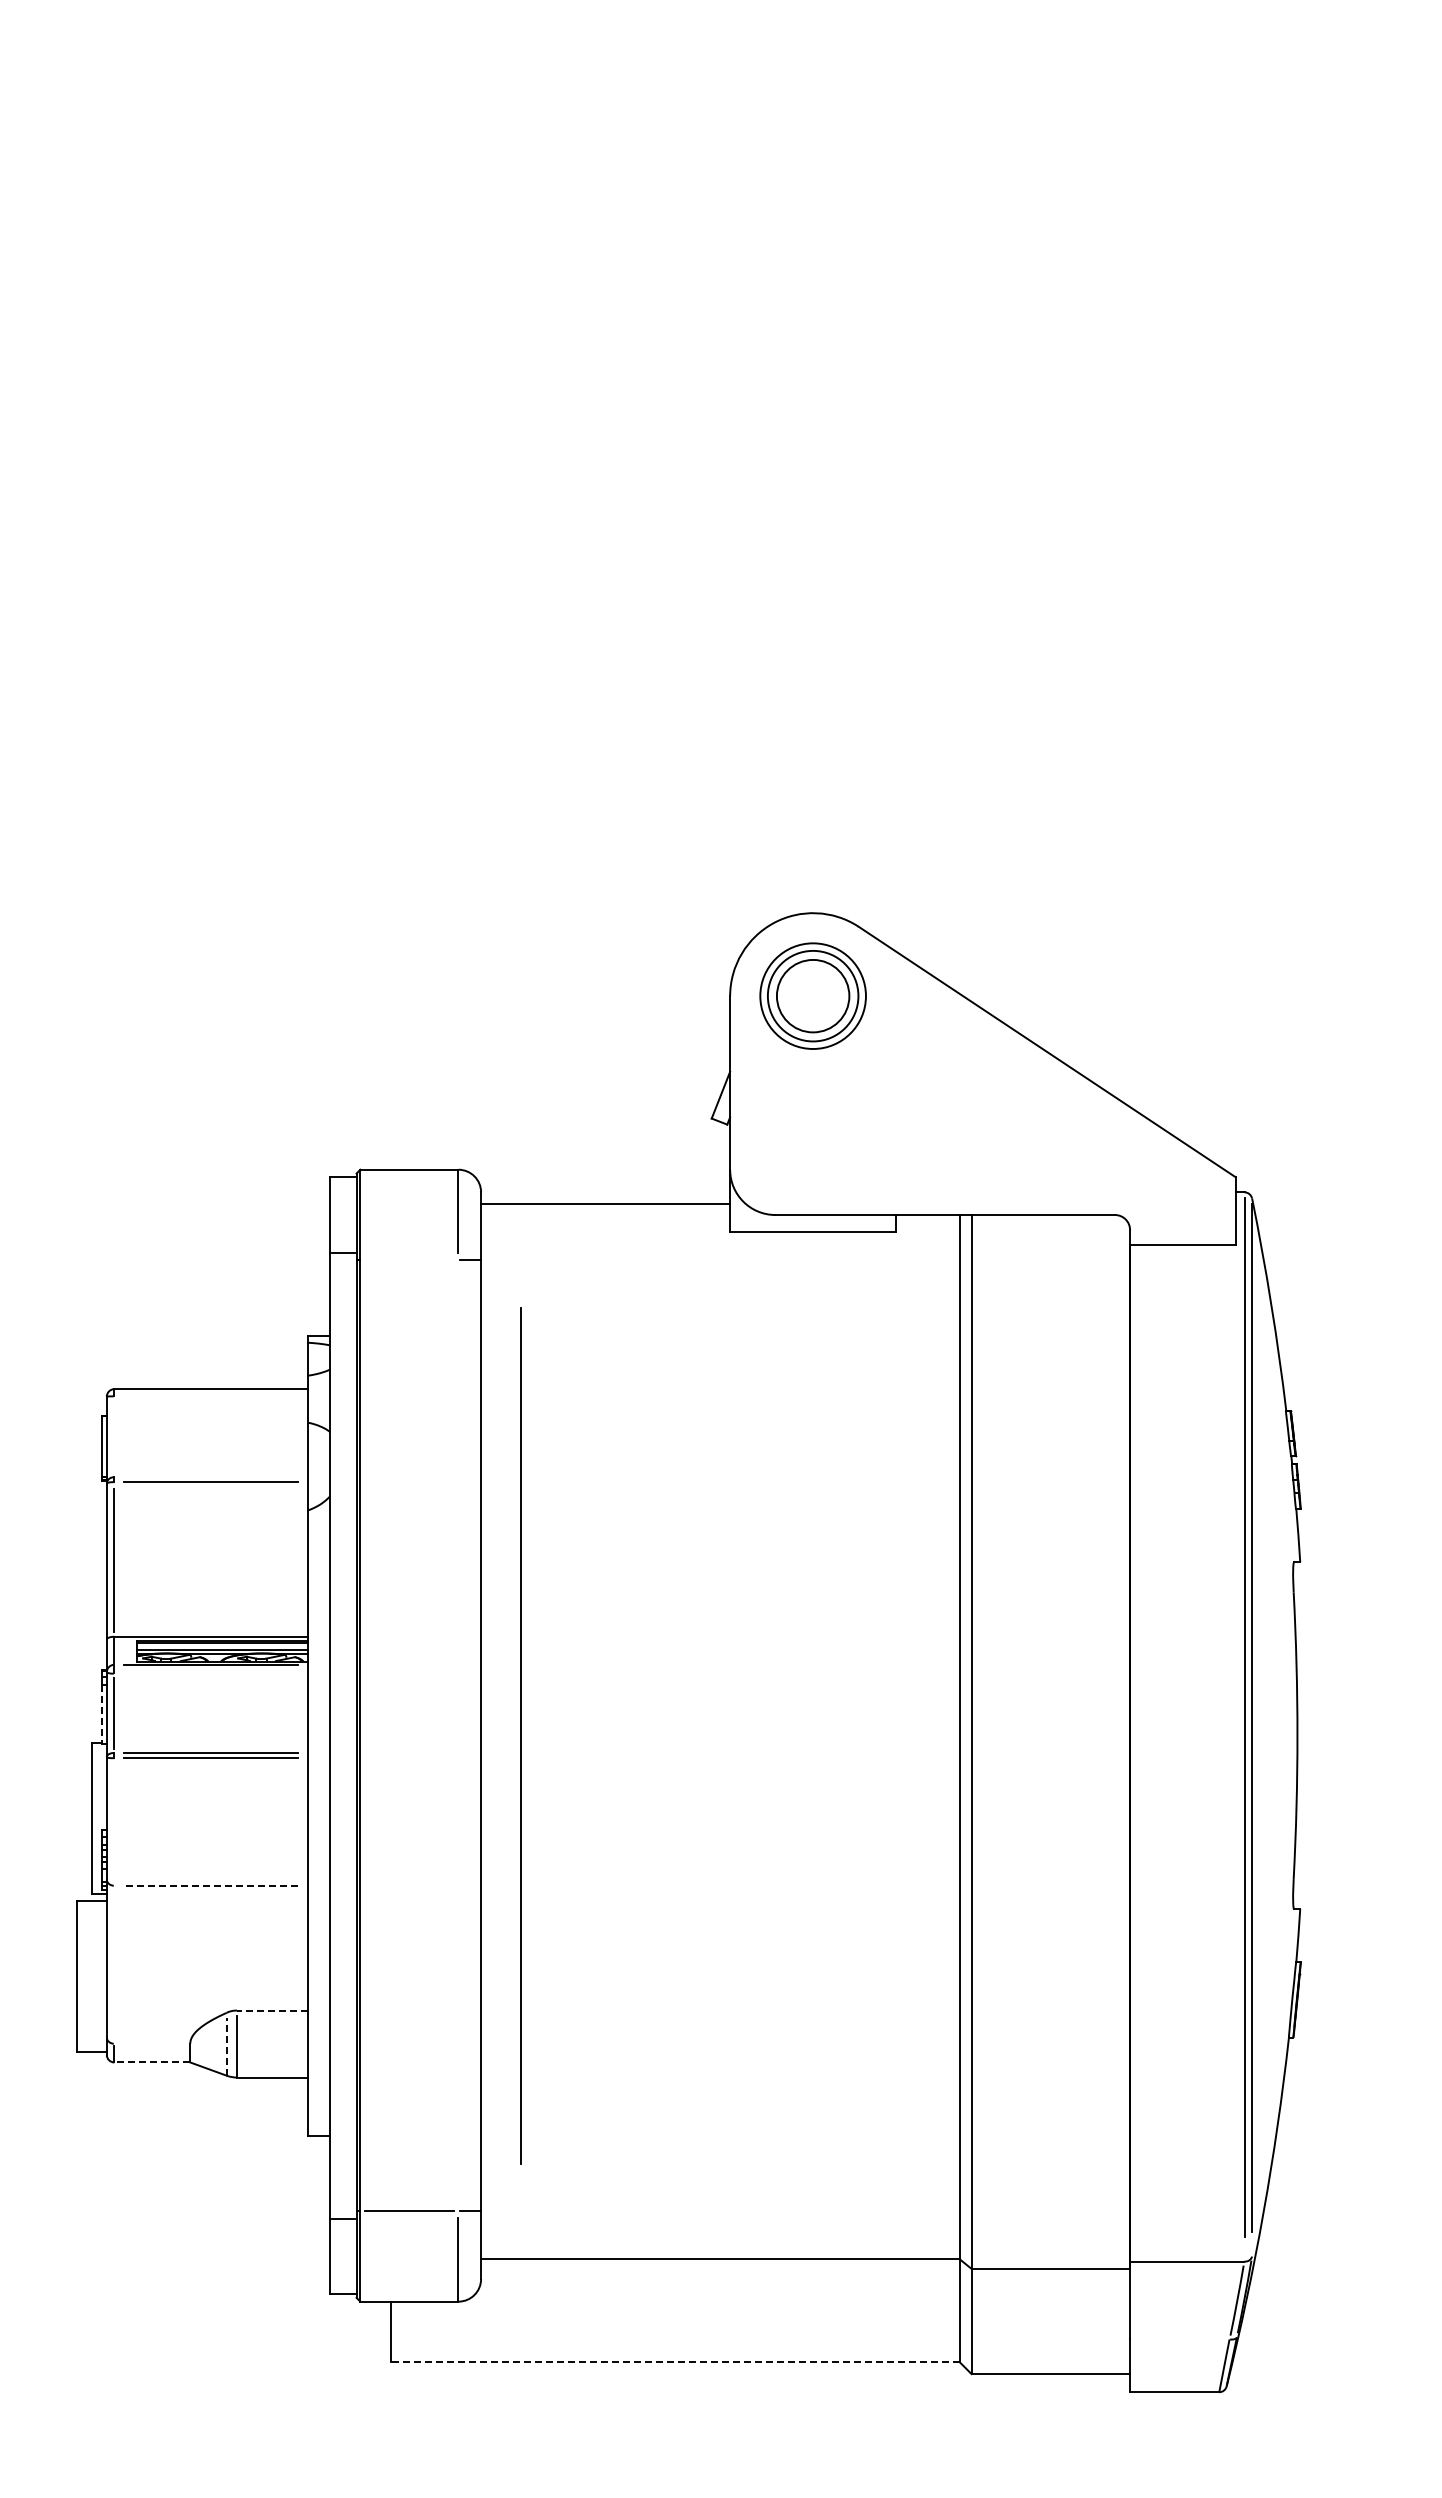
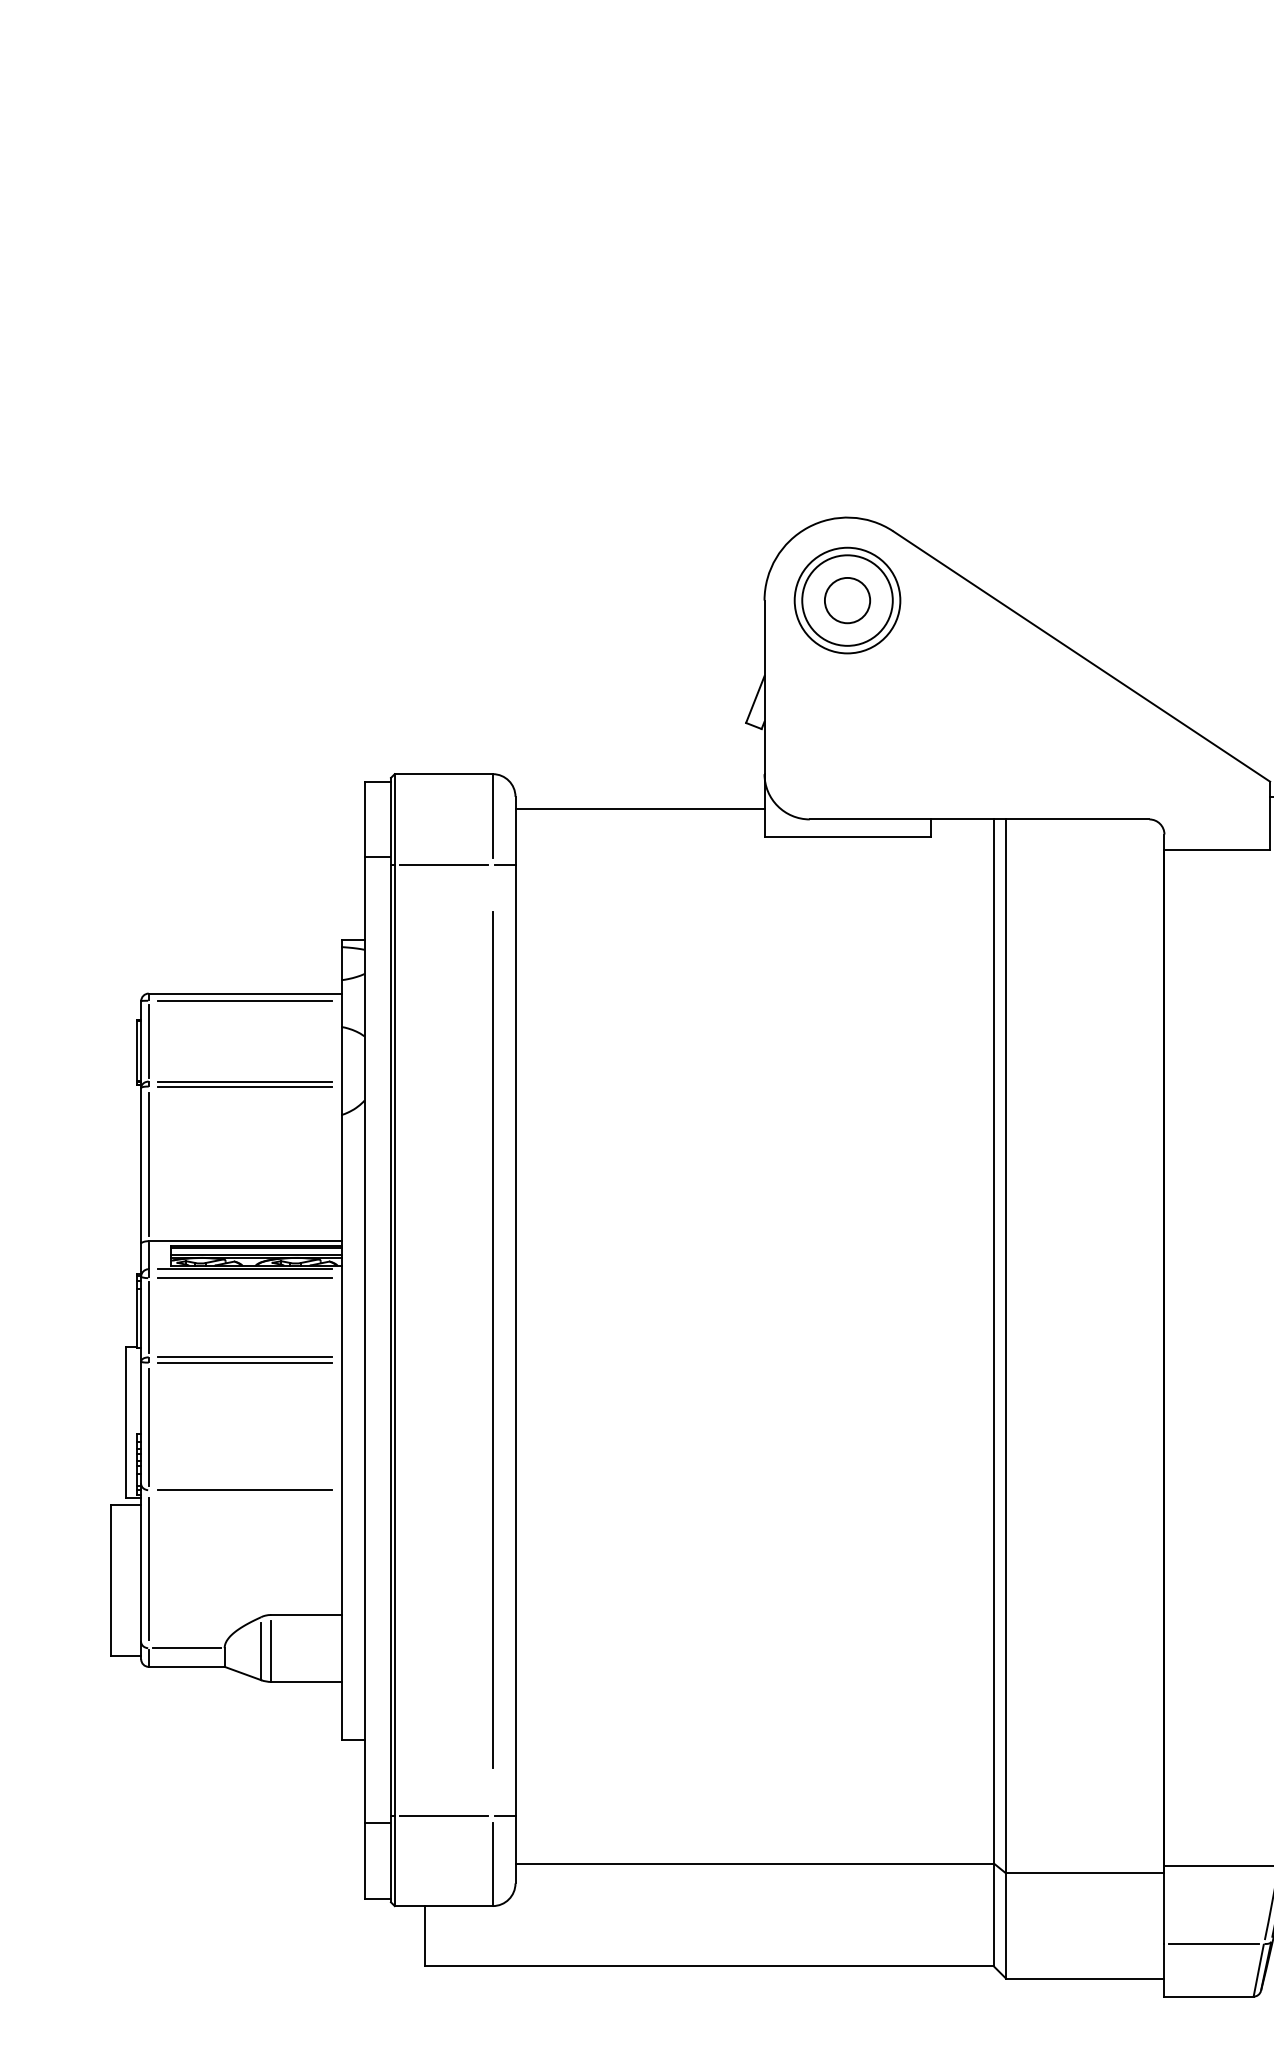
circle: (812, 995) -> (846, 599), size x0.62
line: (409, 1260) -> (443, 864), added
line: (210, 1396) -> (244, 1000), added
line: (114, 1436) -> (148, 1040), added
line: (210, 1477) -> (244, 1081), added
line: (210, 1673) -> (244, 1277), added
line: (102, 1714) -> (136, 1318), dashed -> solid
line: (520, 1735) -> (491, 1339), moved
line: (114, 1822) -> (148, 1426), added
line: (210, 1885) -> (244, 1489), dashed -> solid
line: (114, 1964) -> (148, 1568), added
line: (271, 2010) -> (305, 1614), dashed -> solid
line: (152, 2043) -> (186, 1647), added
line: (226, 2046) -> (260, 1650), dashed -> solid
line: (152, 2062) -> (186, 1666), dashed -> solid
line: (1179, 2339) -> (1213, 1943), added
line: (674, 2362) -> (708, 1966), dashed -> solid

